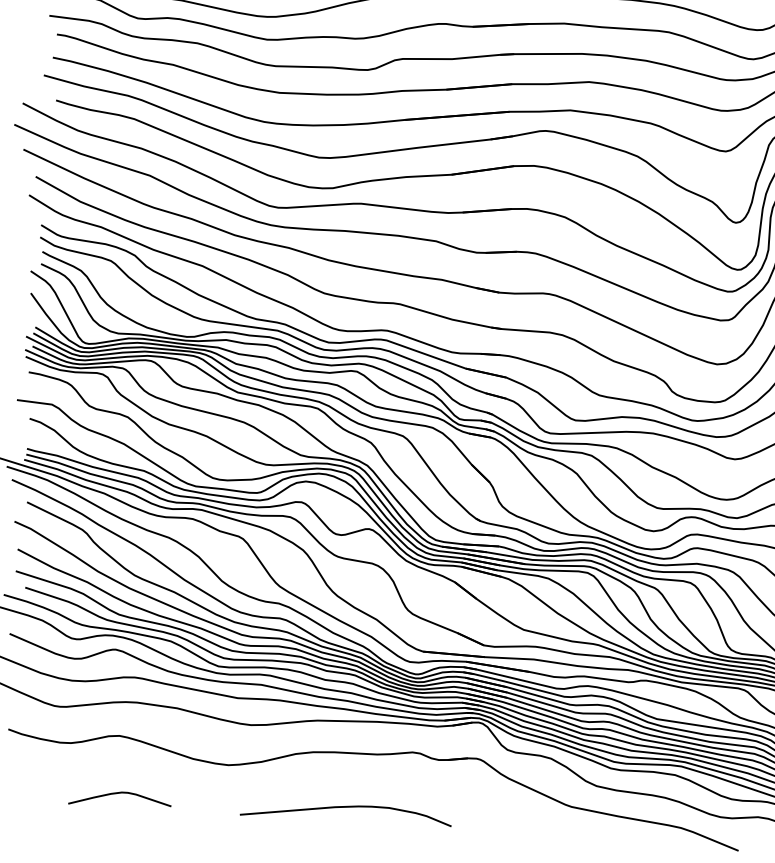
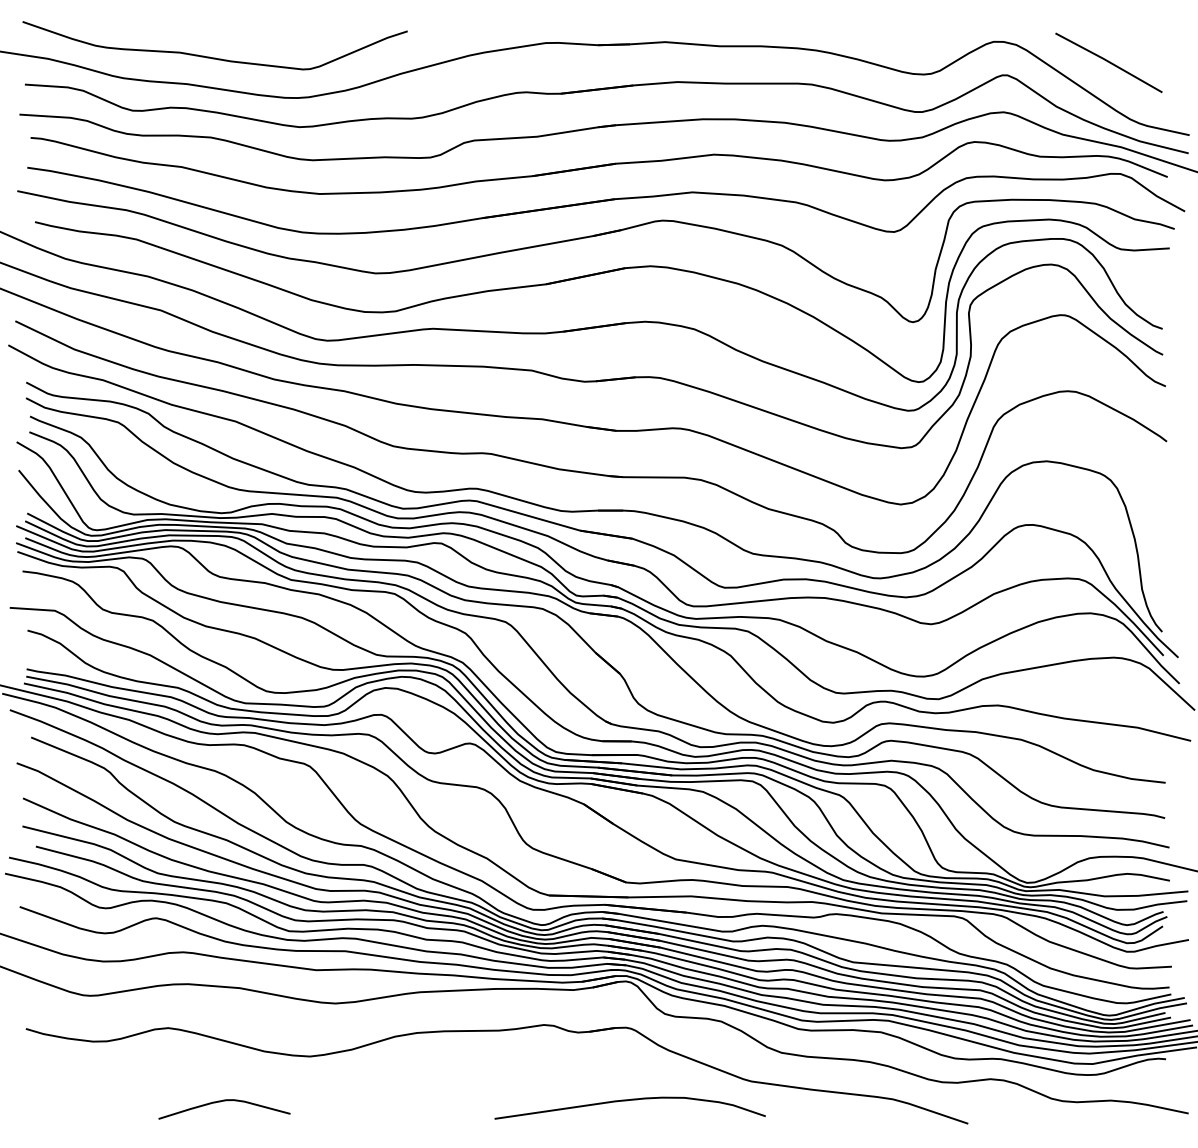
curve: (120, 793) -> (224, 1101), moved
curve: (344, 807) -> (627, 1101), moved

